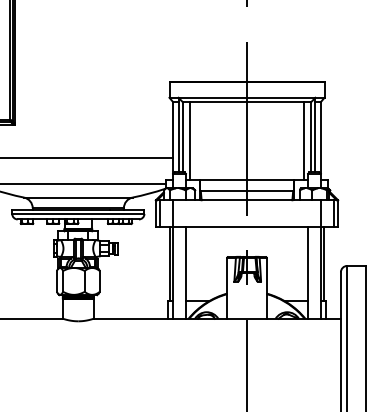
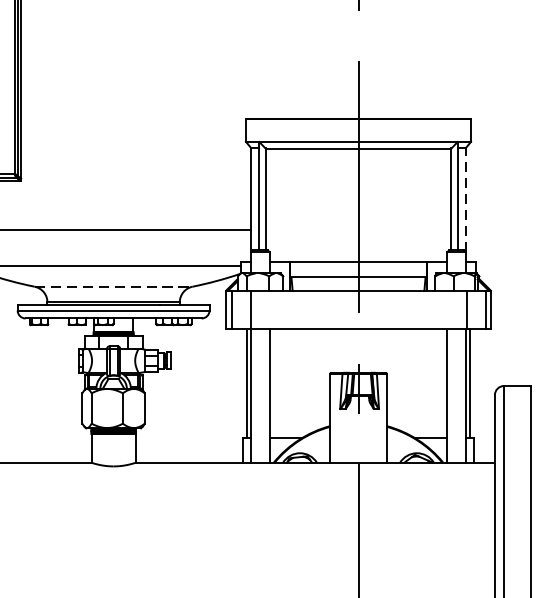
line: (320, 137) -> (465, 199), solid -> dashed
line: (189, 141) -> (275, 205), removed
line: (304, 141) -> (442, 205), removed
line: (78, 197) -> (113, 286), solid -> dashed

